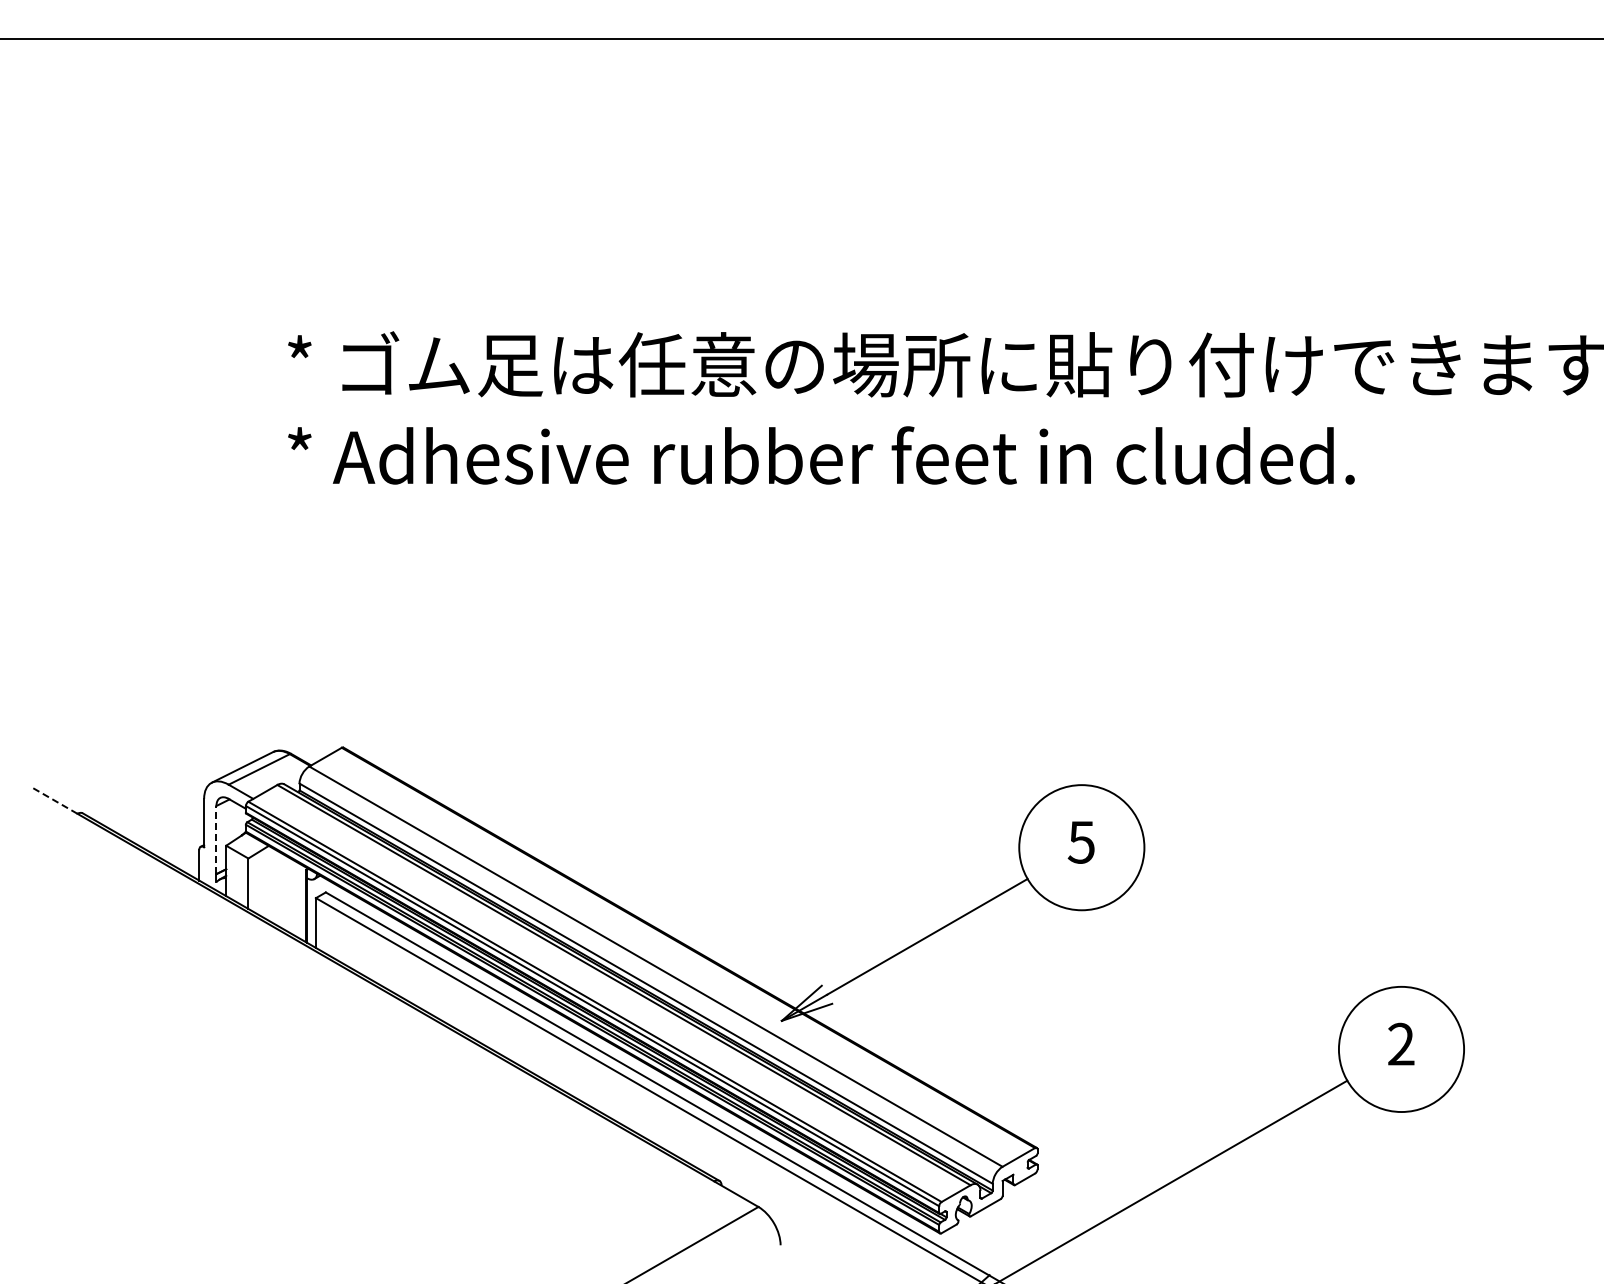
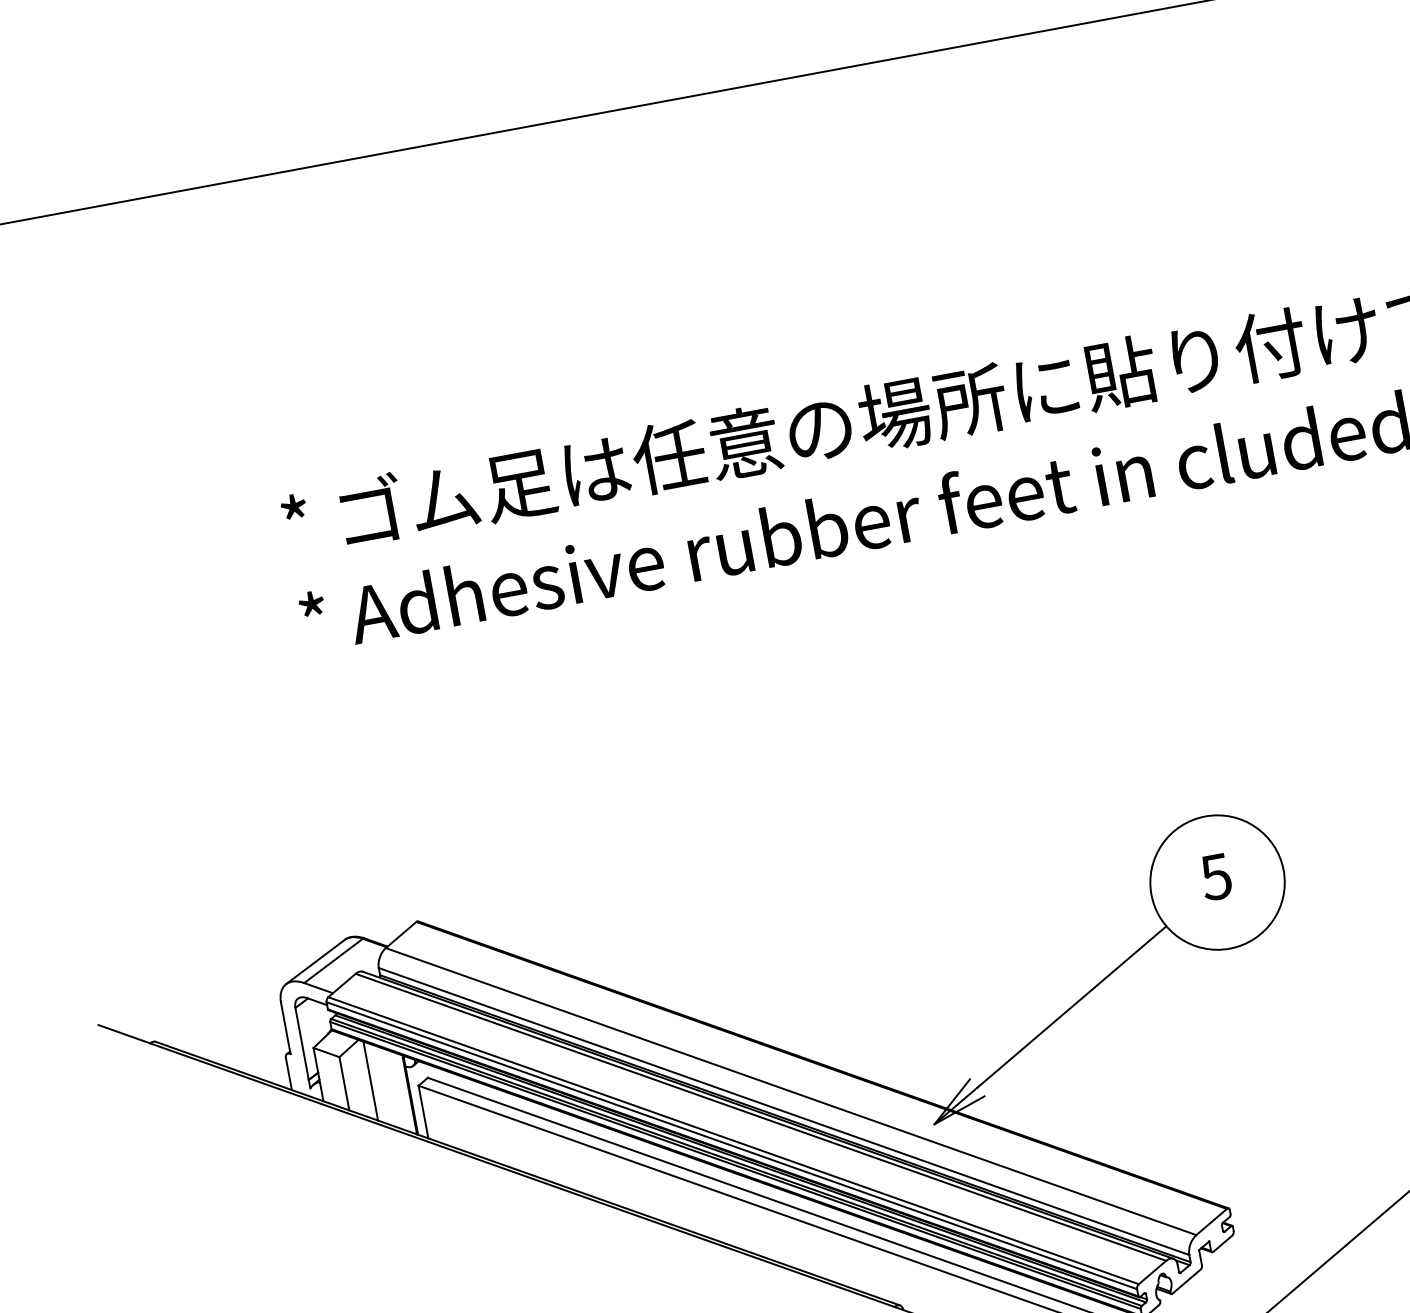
line: (55, 801) -> (124, 1034), dashed -> solid
line: (216, 839) -> (302, 1043), dashed -> solid
line: (272, 885) -> (370, 1080), added

